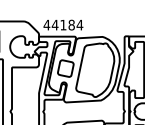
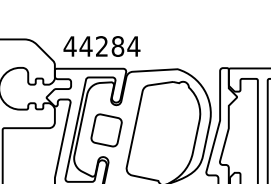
text: (63, 24) -> (102, 45), 44184 -> 44284

